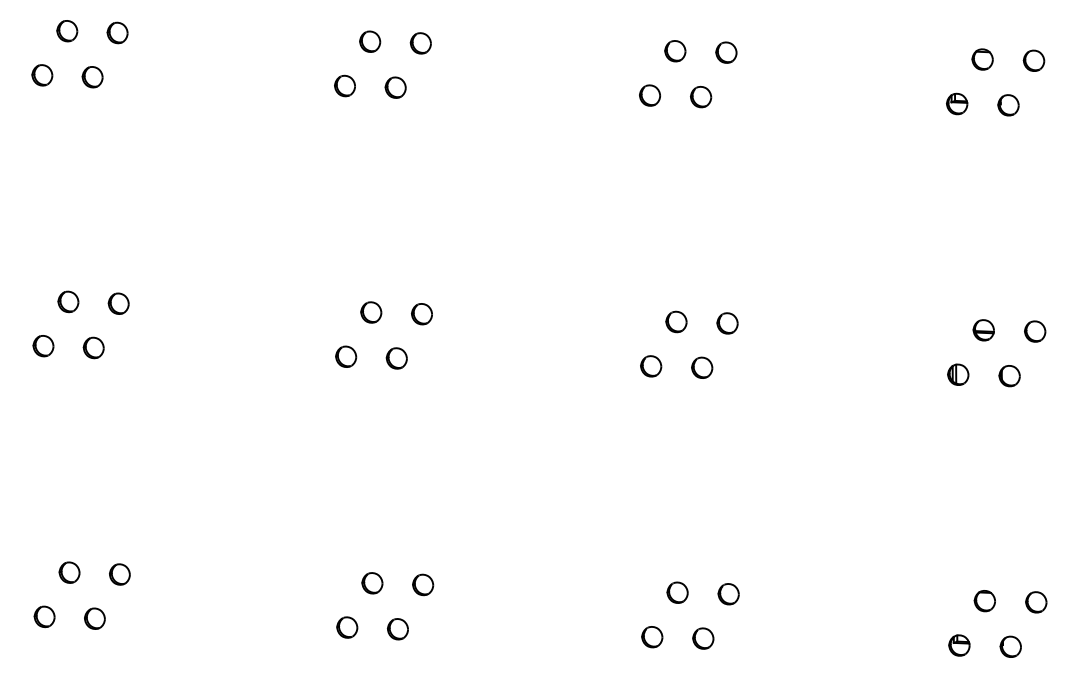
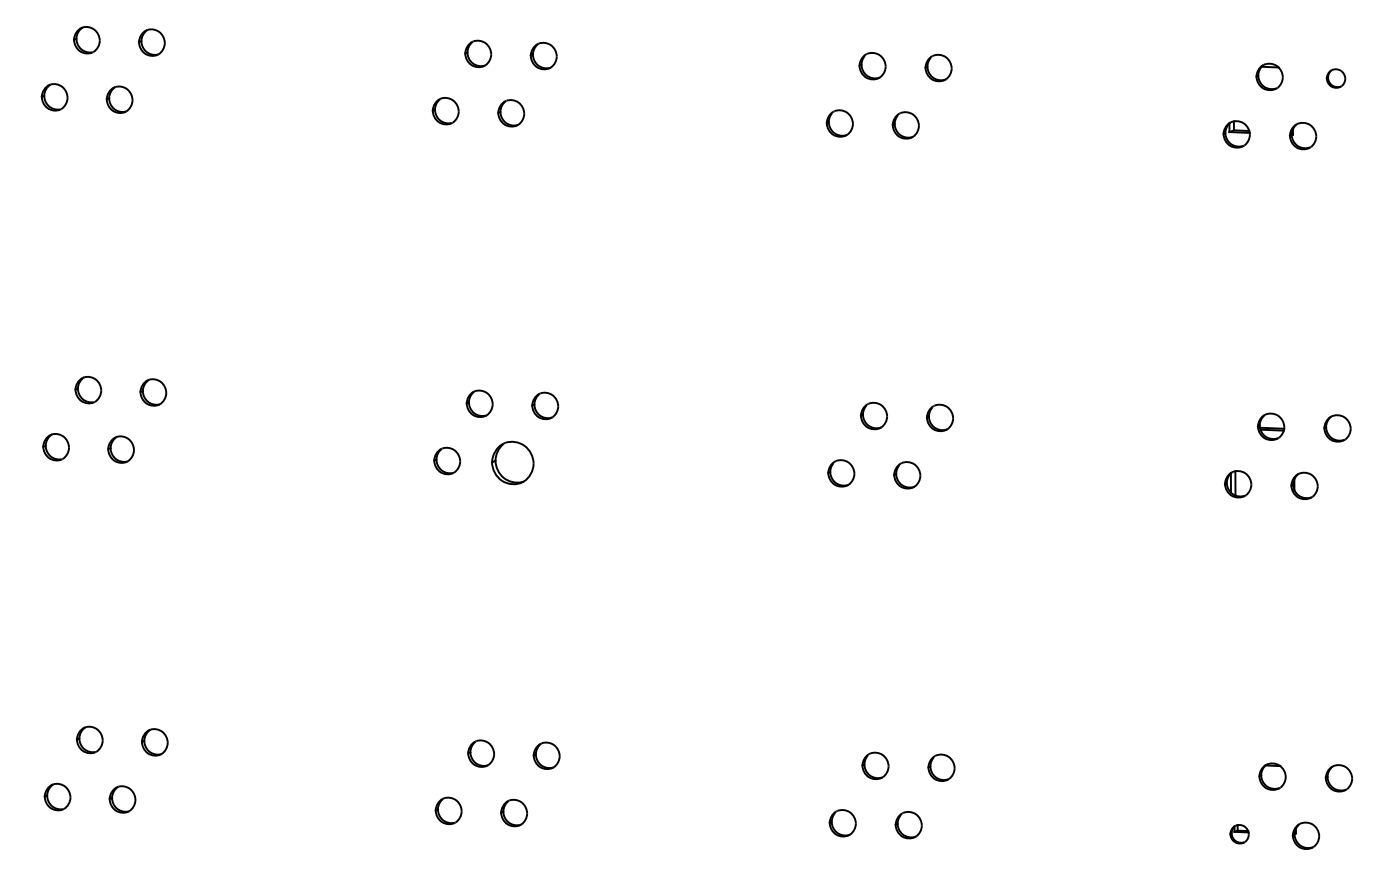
part: (1033, 60) -> (1335, 78), size x0.7
part: (396, 358) -> (512, 463), size x1.6
part: (959, 645) -> (1239, 834), size x0.7

